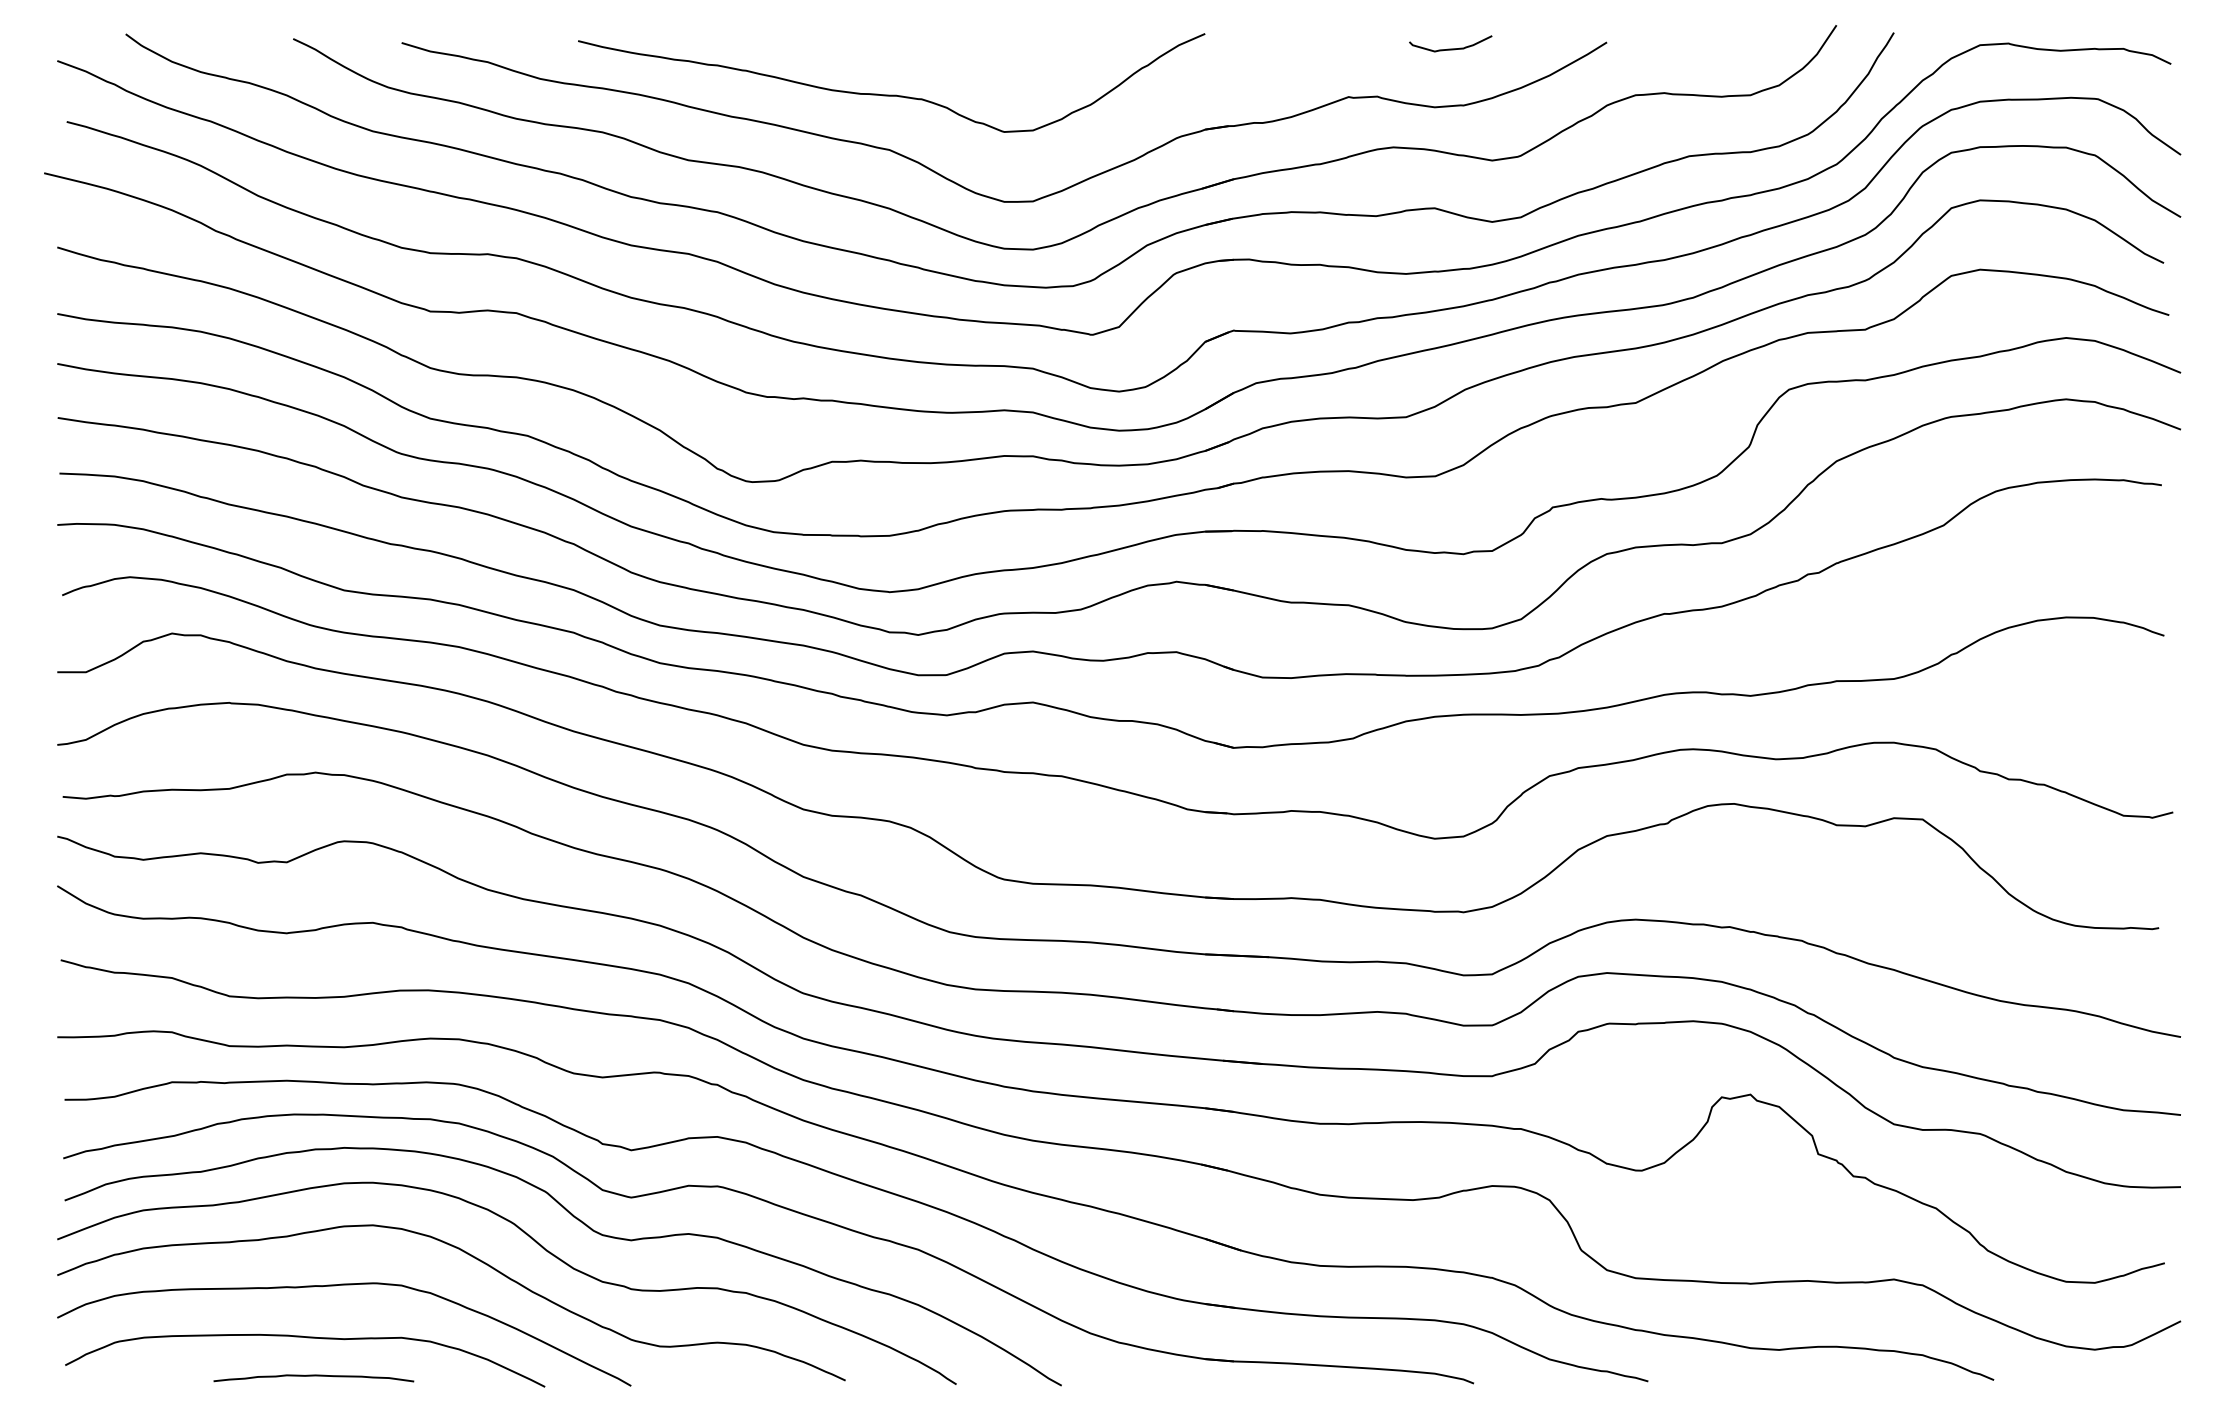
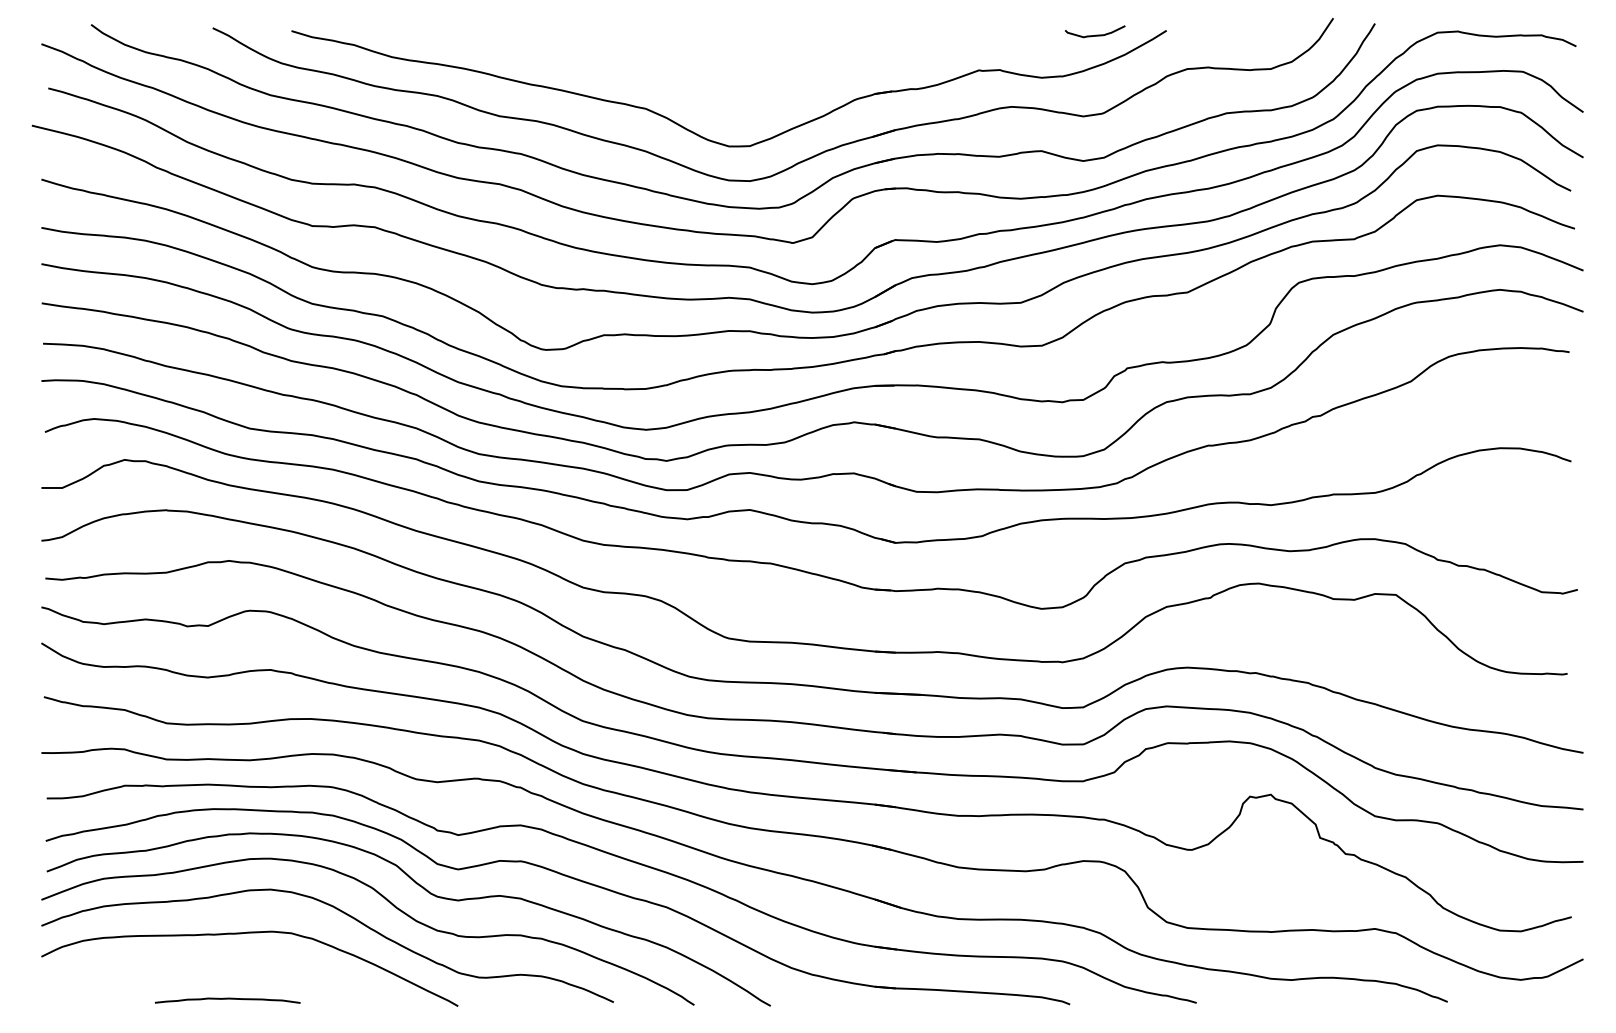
curve: (1451, 47) -> (1095, 34), moved
curve: (891, 94) -> (647, 68), removed
curve: (305, 1338) -> (221, 971), removed

